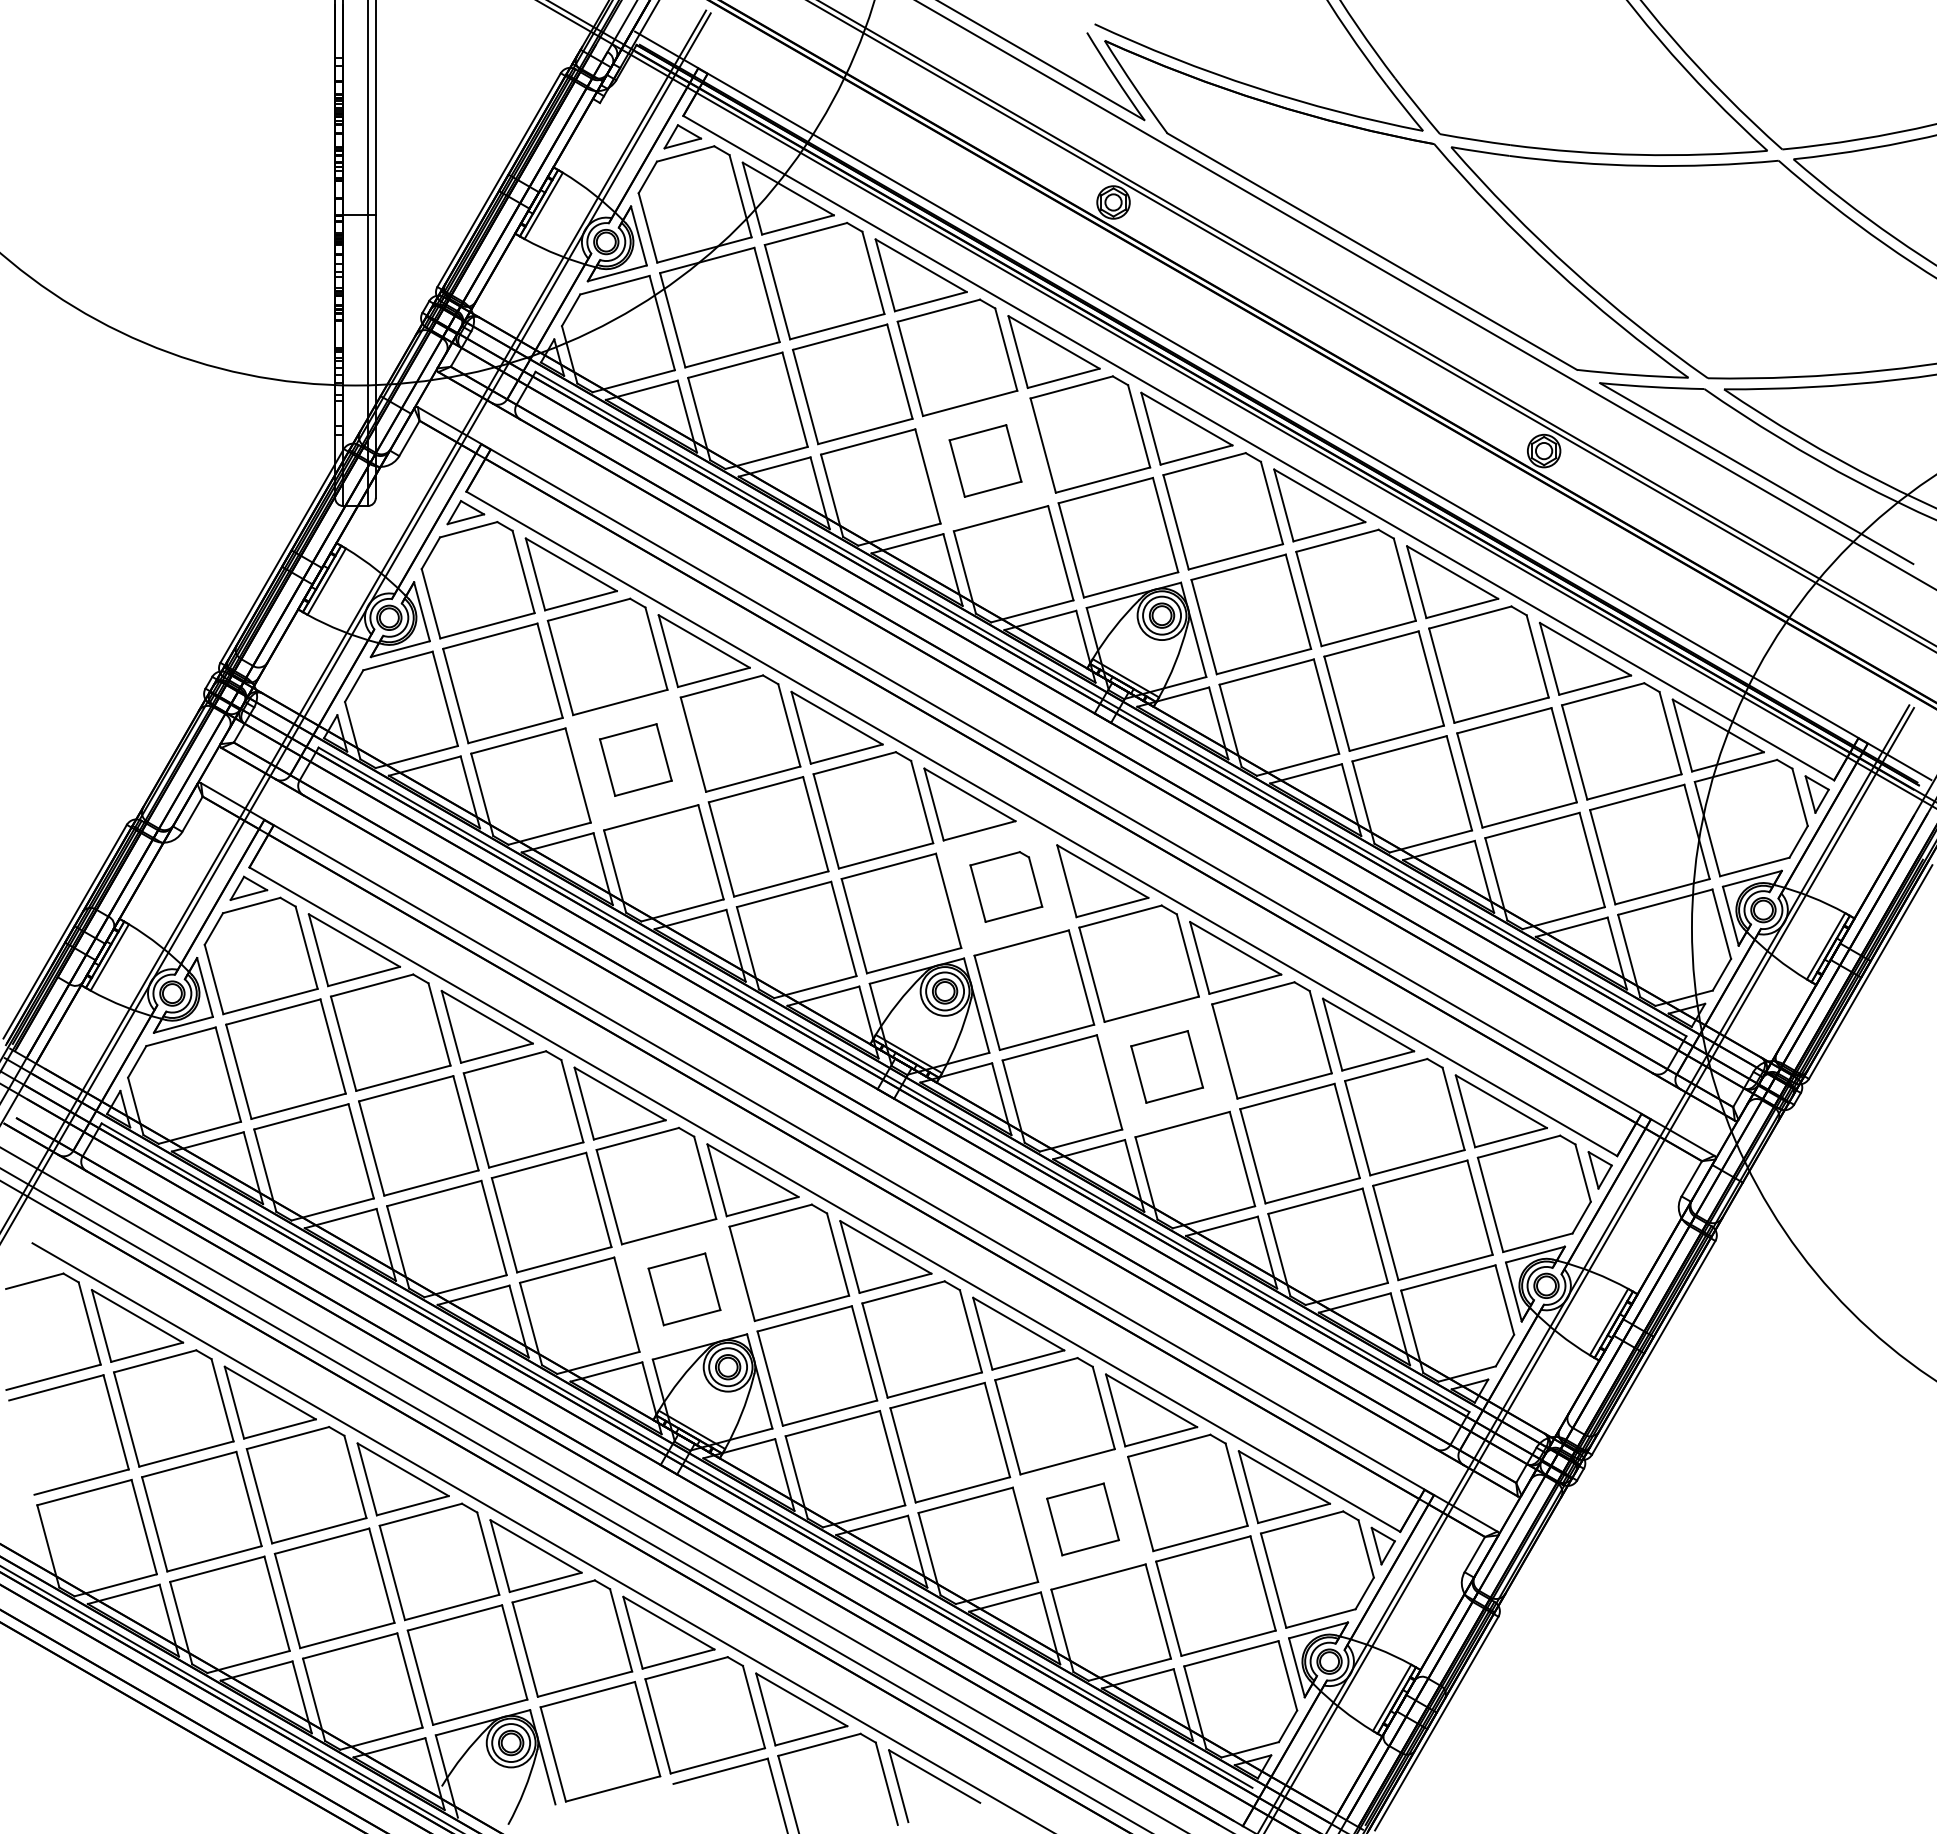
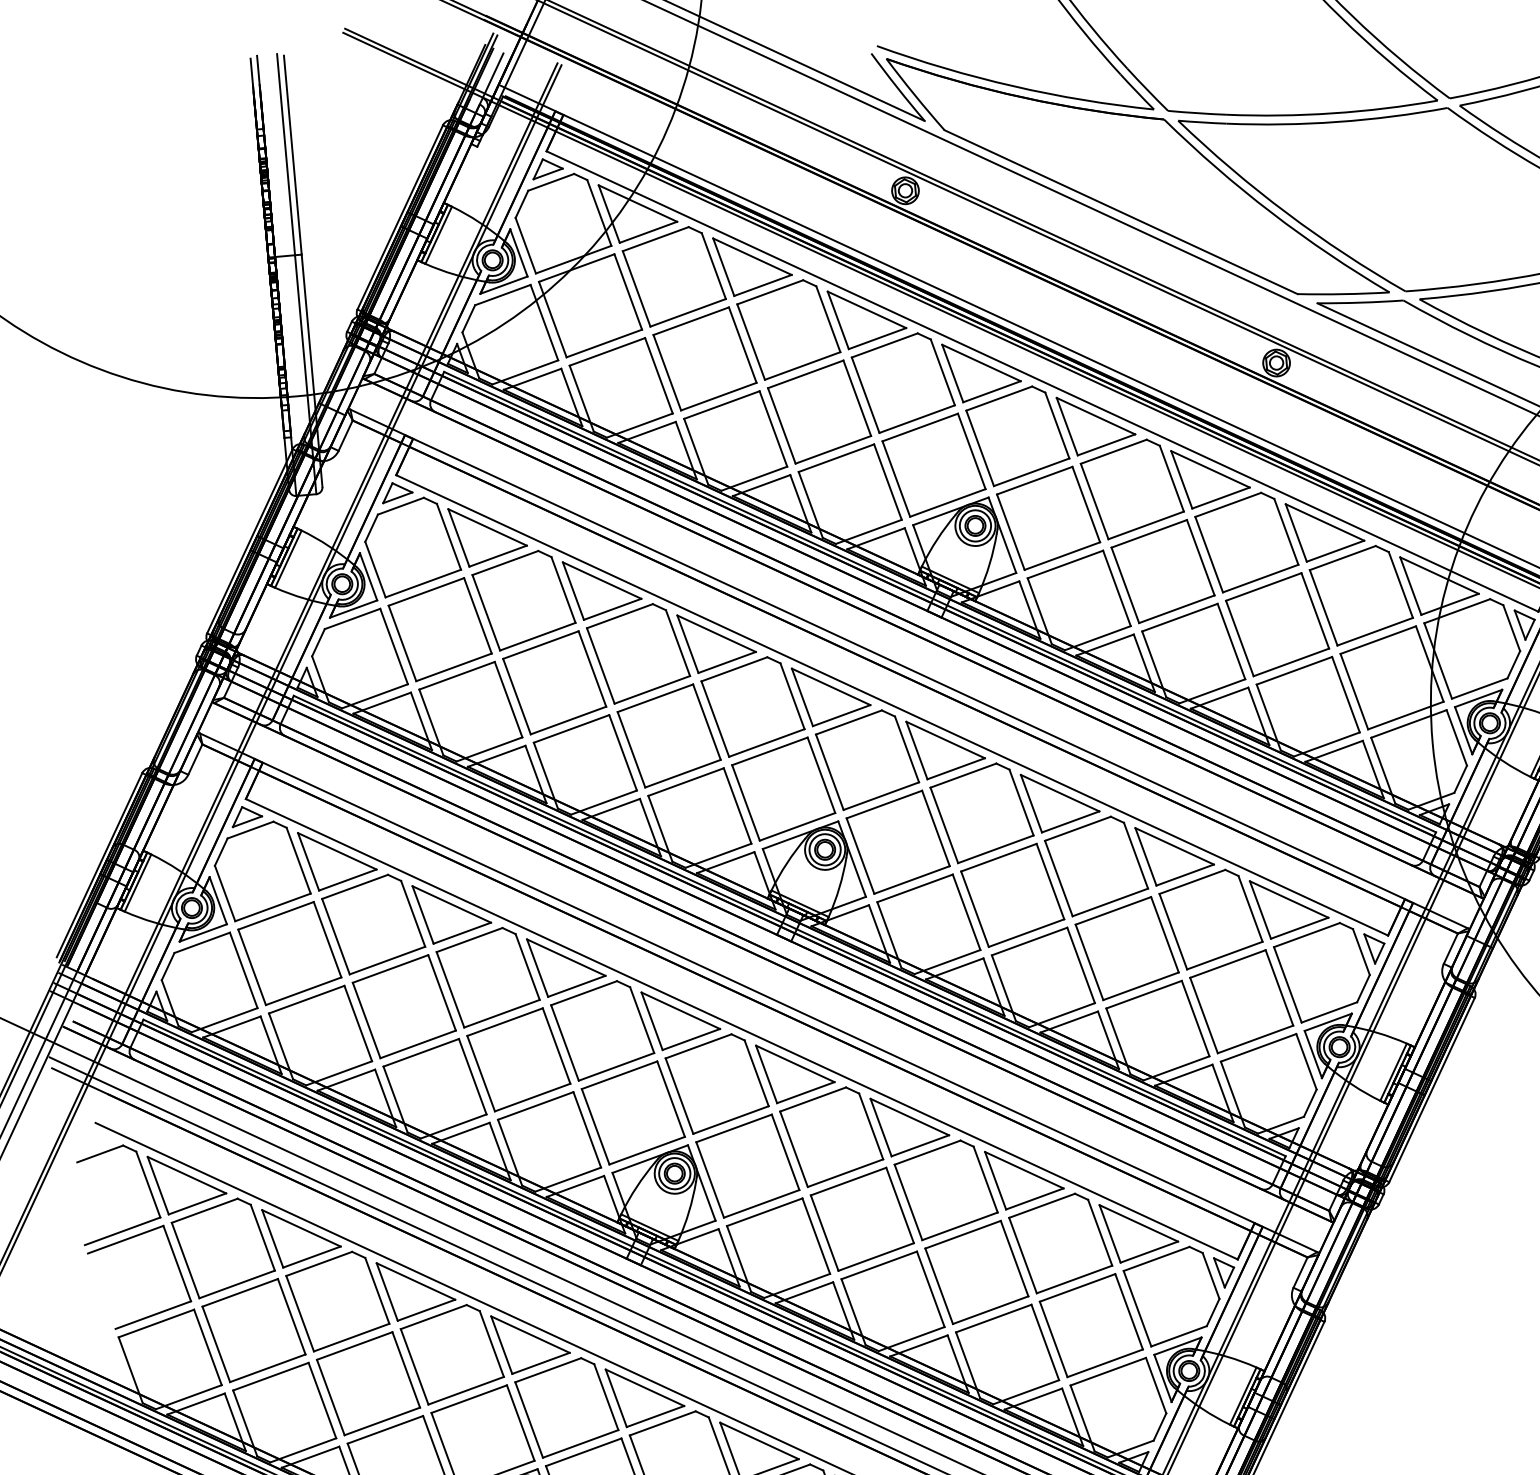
part: (985, 460) -> (819, 411), size x1.67
part: (635, 759) -> (554, 682), size x1.67
part: (1006, 886) -> (867, 759), size x1.67
part: (1166, 1066) -> (1012, 895), size x1.67
part: (684, 1289) -> (633, 1113), size x1.67
part: (1082, 1519) -> (976, 1272), size x1.67

